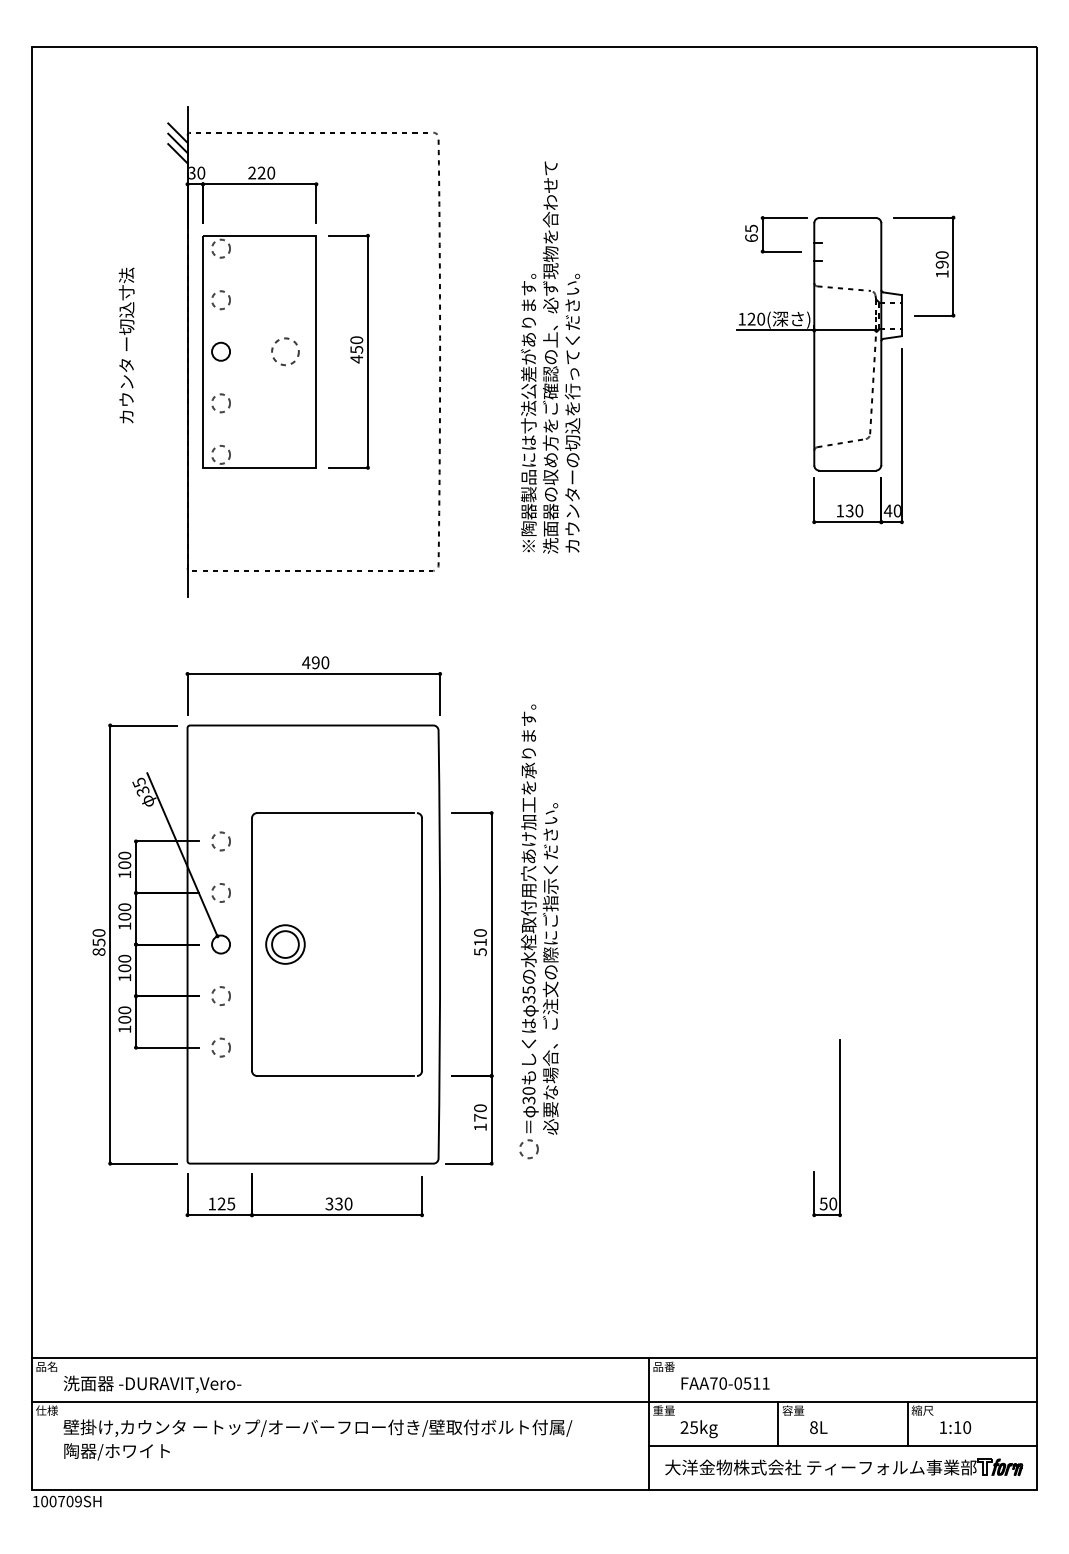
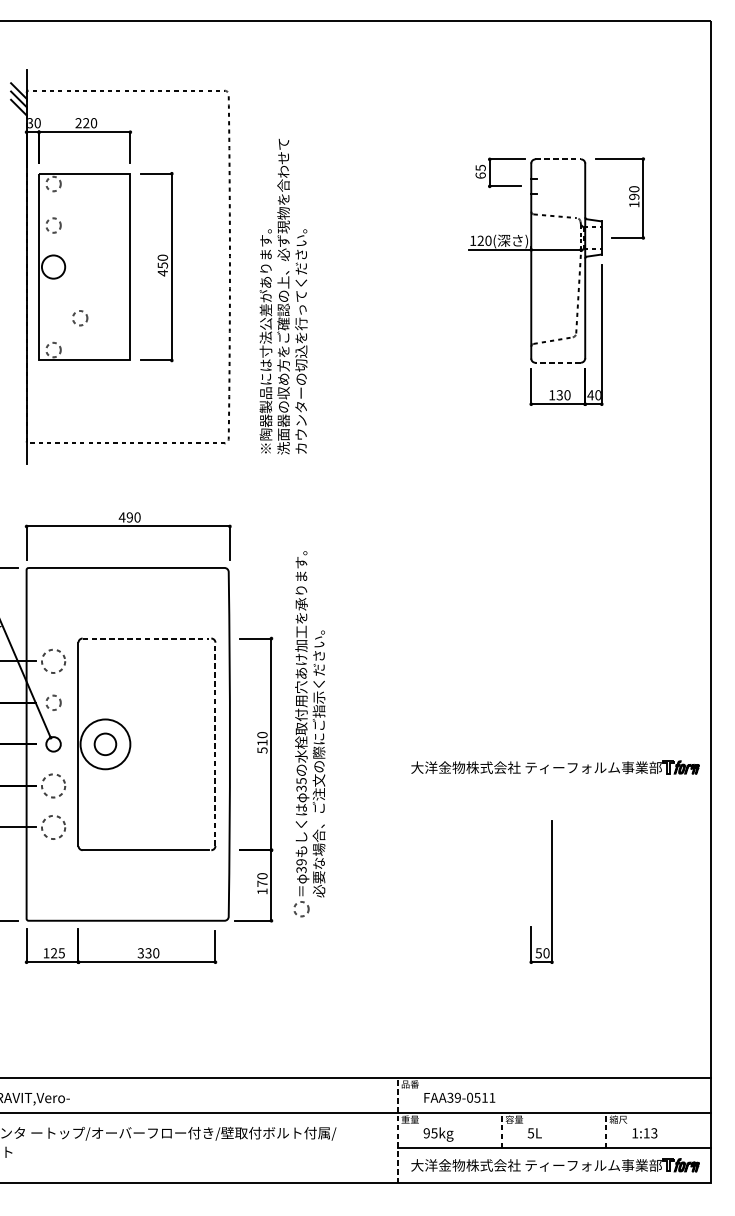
line: (848, 218) -> (558, 159), solid -> dashed
circle: (221, 351) -> (53, 266), size x1.6
circle: (285, 351) -> (105, 266), removed
text: (550, 357) -> (283, 296), moved
circle: (220, 403) -> (79, 318), moved
line: (847, 470) -> (558, 362), solid -> dashed
line: (335, 813) -> (145, 638), solid -> dashed
circle: (220, 841) -> (53, 661), size x1.6
circle: (285, 944) -> (105, 744), size x1.6
line: (422, 944) -> (215, 744), solid -> dashed
part: (844, 972) -> (555, 766), added
circle: (220, 995) -> (53, 785), size x1.6
circle: (220, 1047) -> (53, 827), size x1.6
text: (528, 1090) -> (301, 861), 30 -> 39
text: (718, 1383) -> (454, 1097), FAA70-0511 -> FAA39-0511
line: (648, 1424) -> (397, 1130), solid -> dashed
line: (778, 1424) -> (502, 1130), solid -> dashed
line: (907, 1424) -> (606, 1130), solid -> dashed
text: (813, 1427) -> (530, 1133), 8L -> 5L
text: (967, 1427) -> (654, 1133), 1:10 -> 1:13
text: (684, 1428) -> (426, 1134), 25kg -> 95kg

